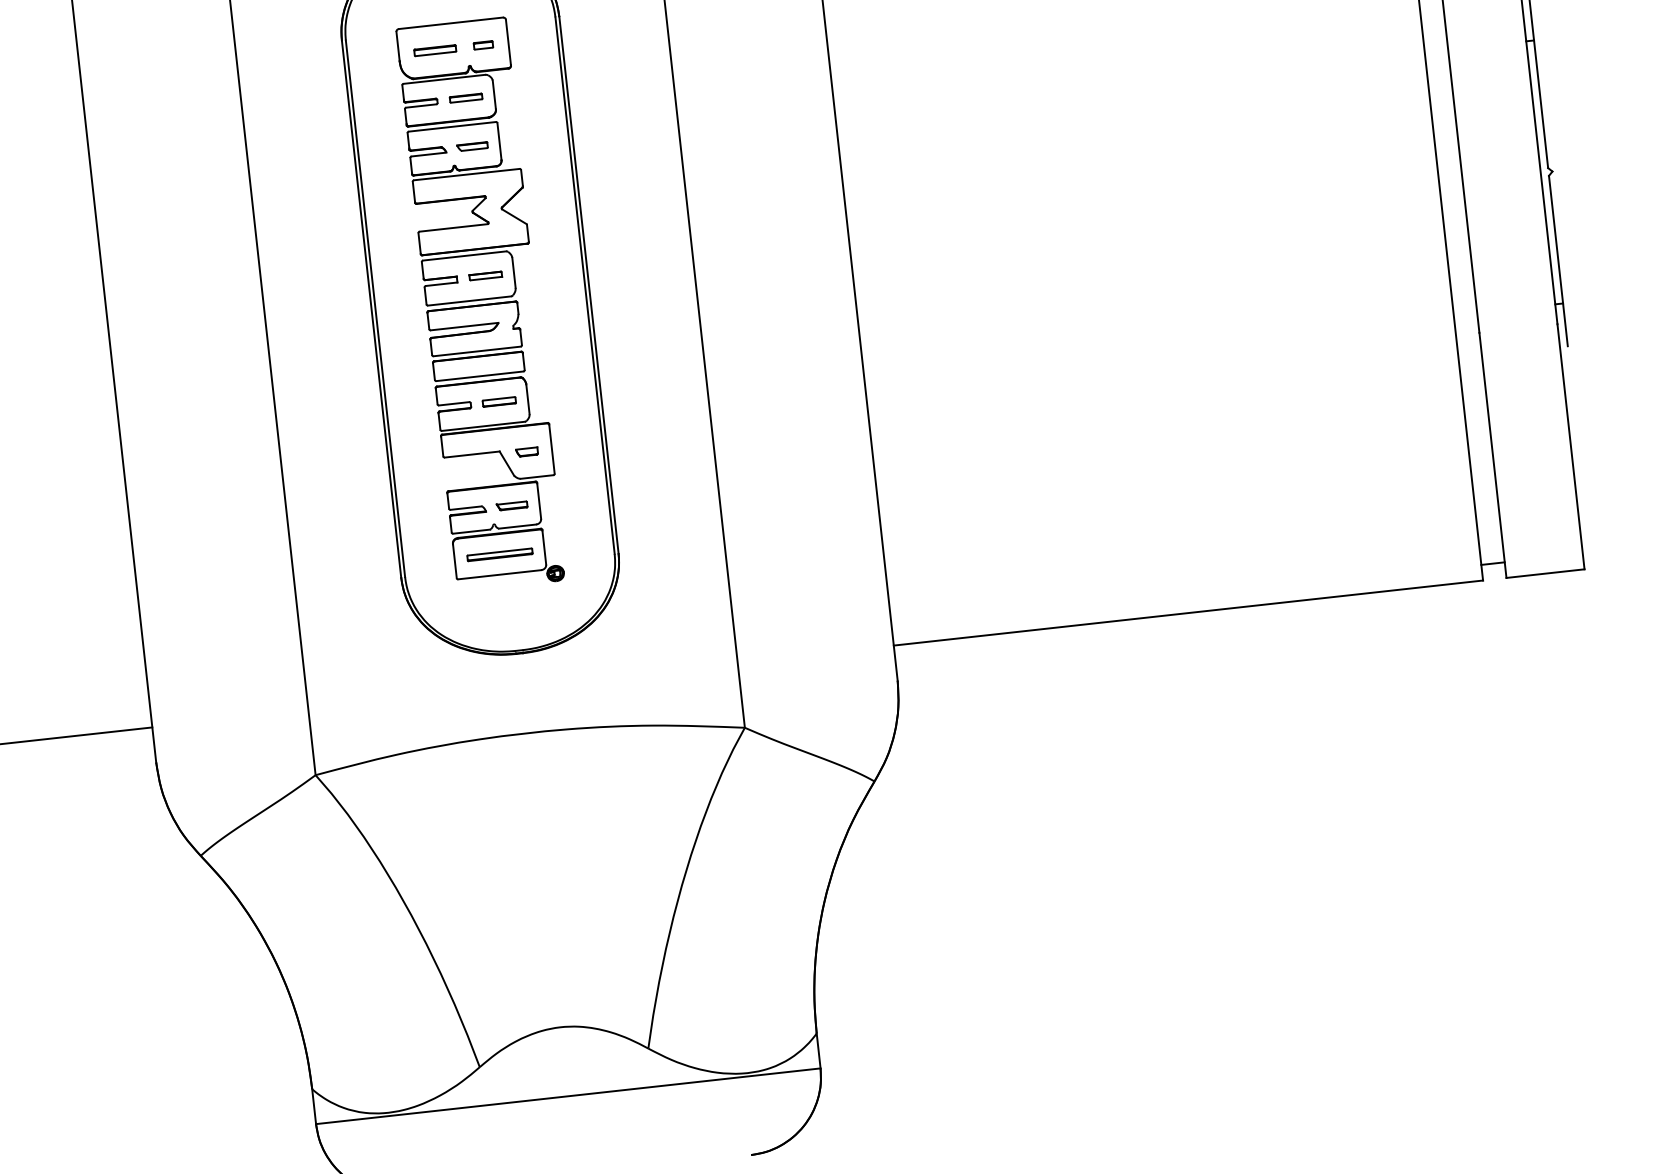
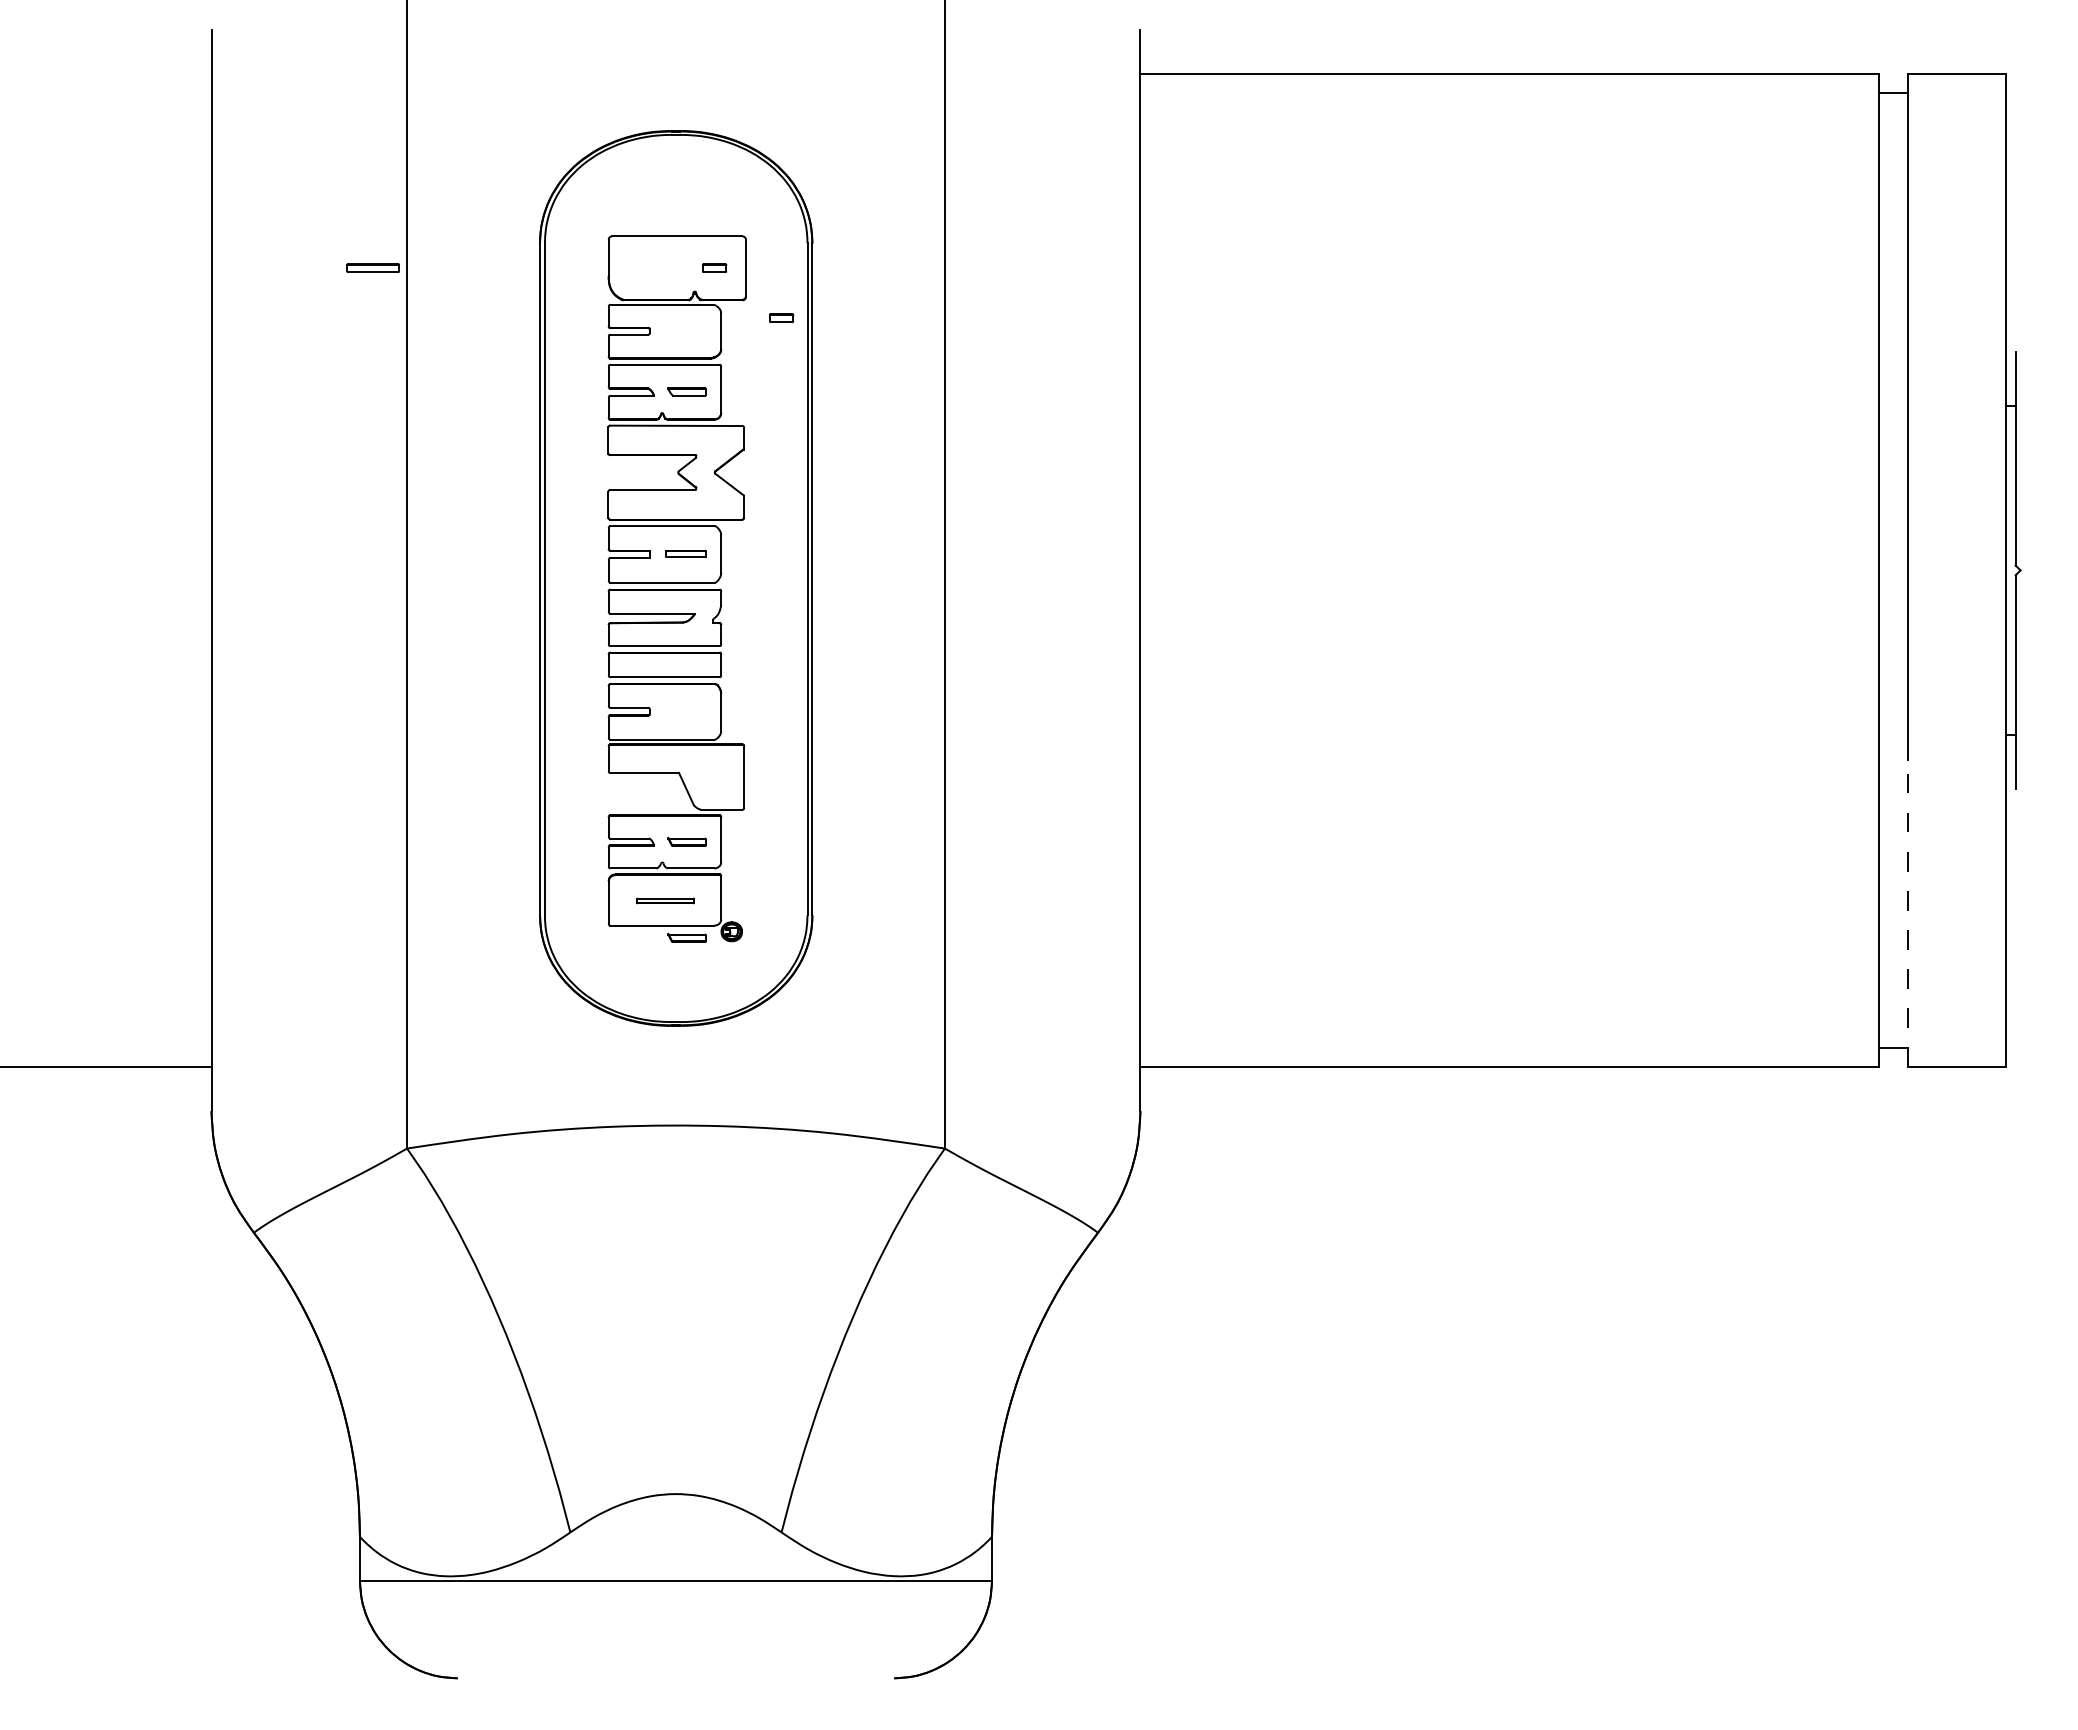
part: (434, 50) -> (372, 267), moved
part: (541, 78) -> (781, 317), added
part: (465, 97) -> (685, 330), removed
part: (499, 401) -> (685, 711), removed
part: (526, 452) -> (712, 777), removed
line: (1493, 455) -> (1908, 913), solid -> dashed
part: (500, 554) -> (665, 900), size x0.7
part: (520, 582) -> (686, 937), added

